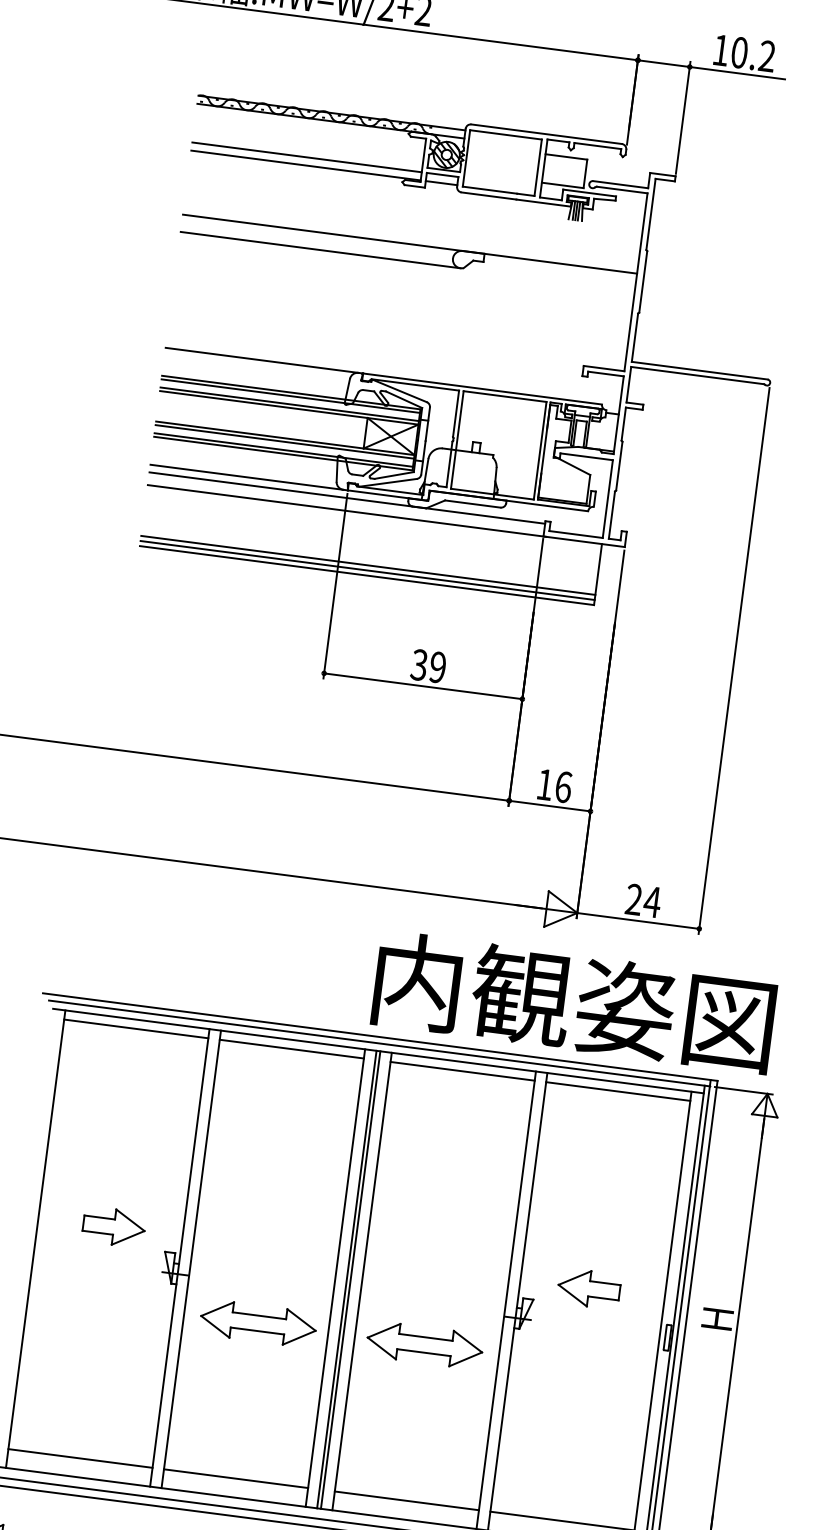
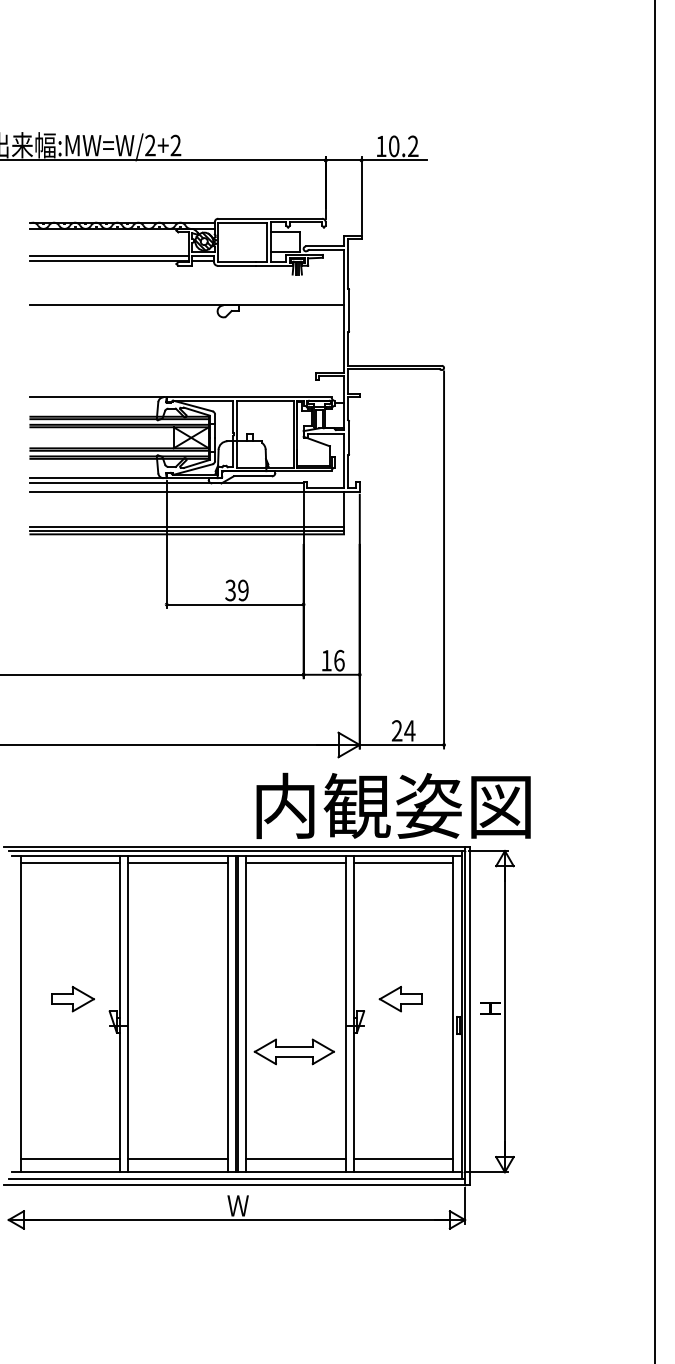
line: (319, 250) -> (126, 317), removed
text: (574, 1001) -> (393, 805), moved
part: (257, 1322) -> (178, 1051), removed

